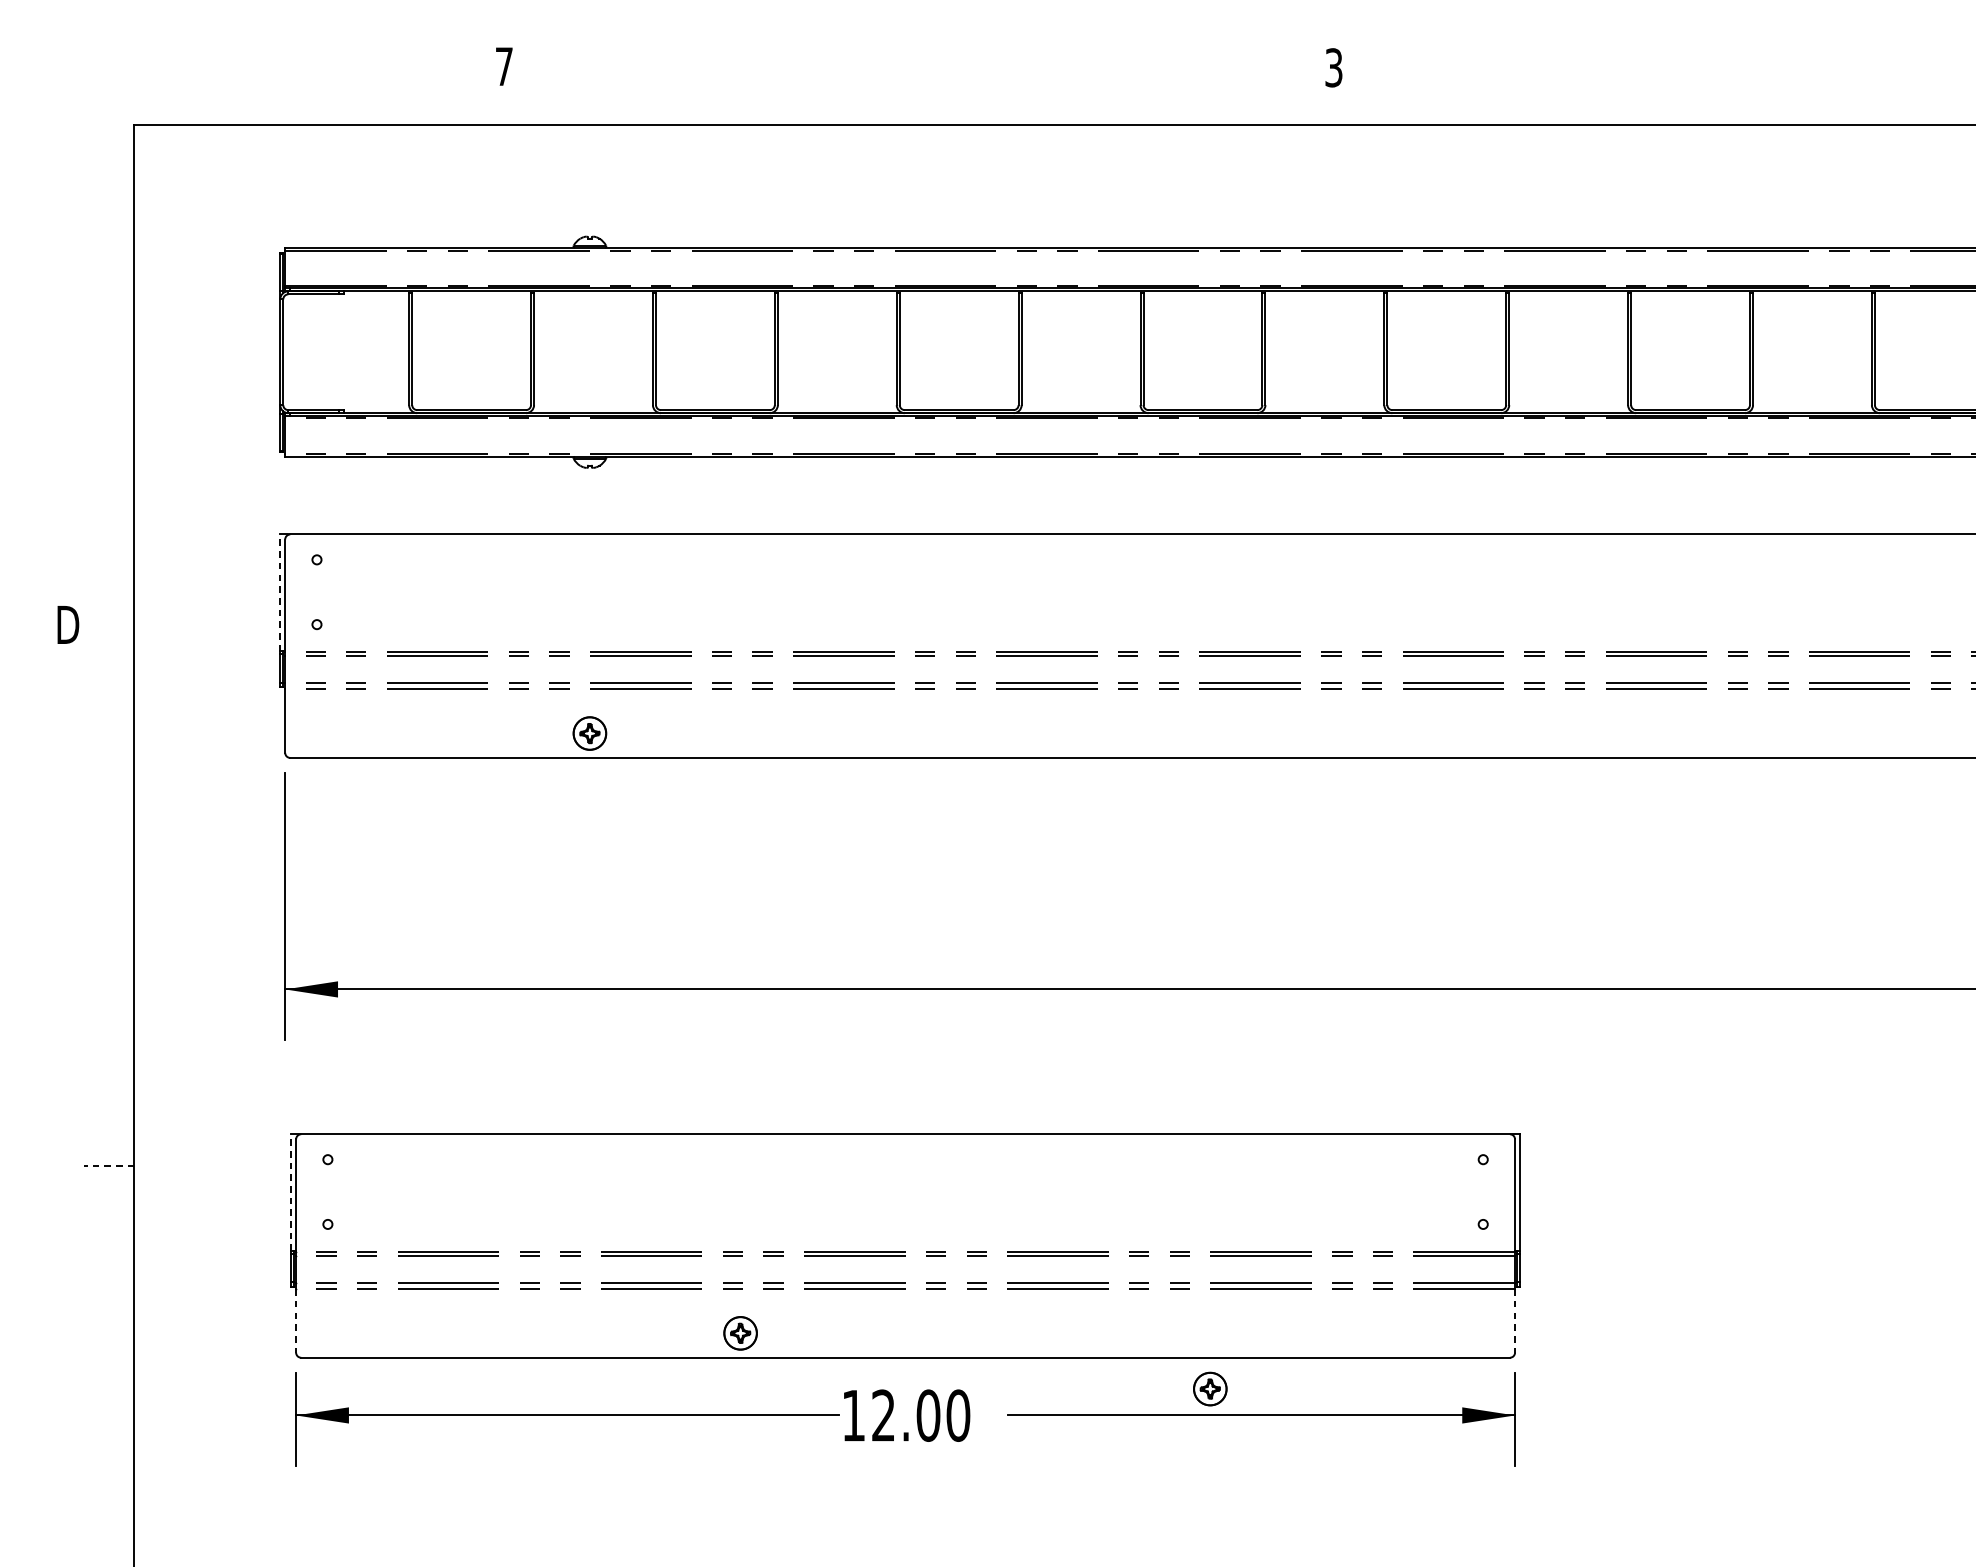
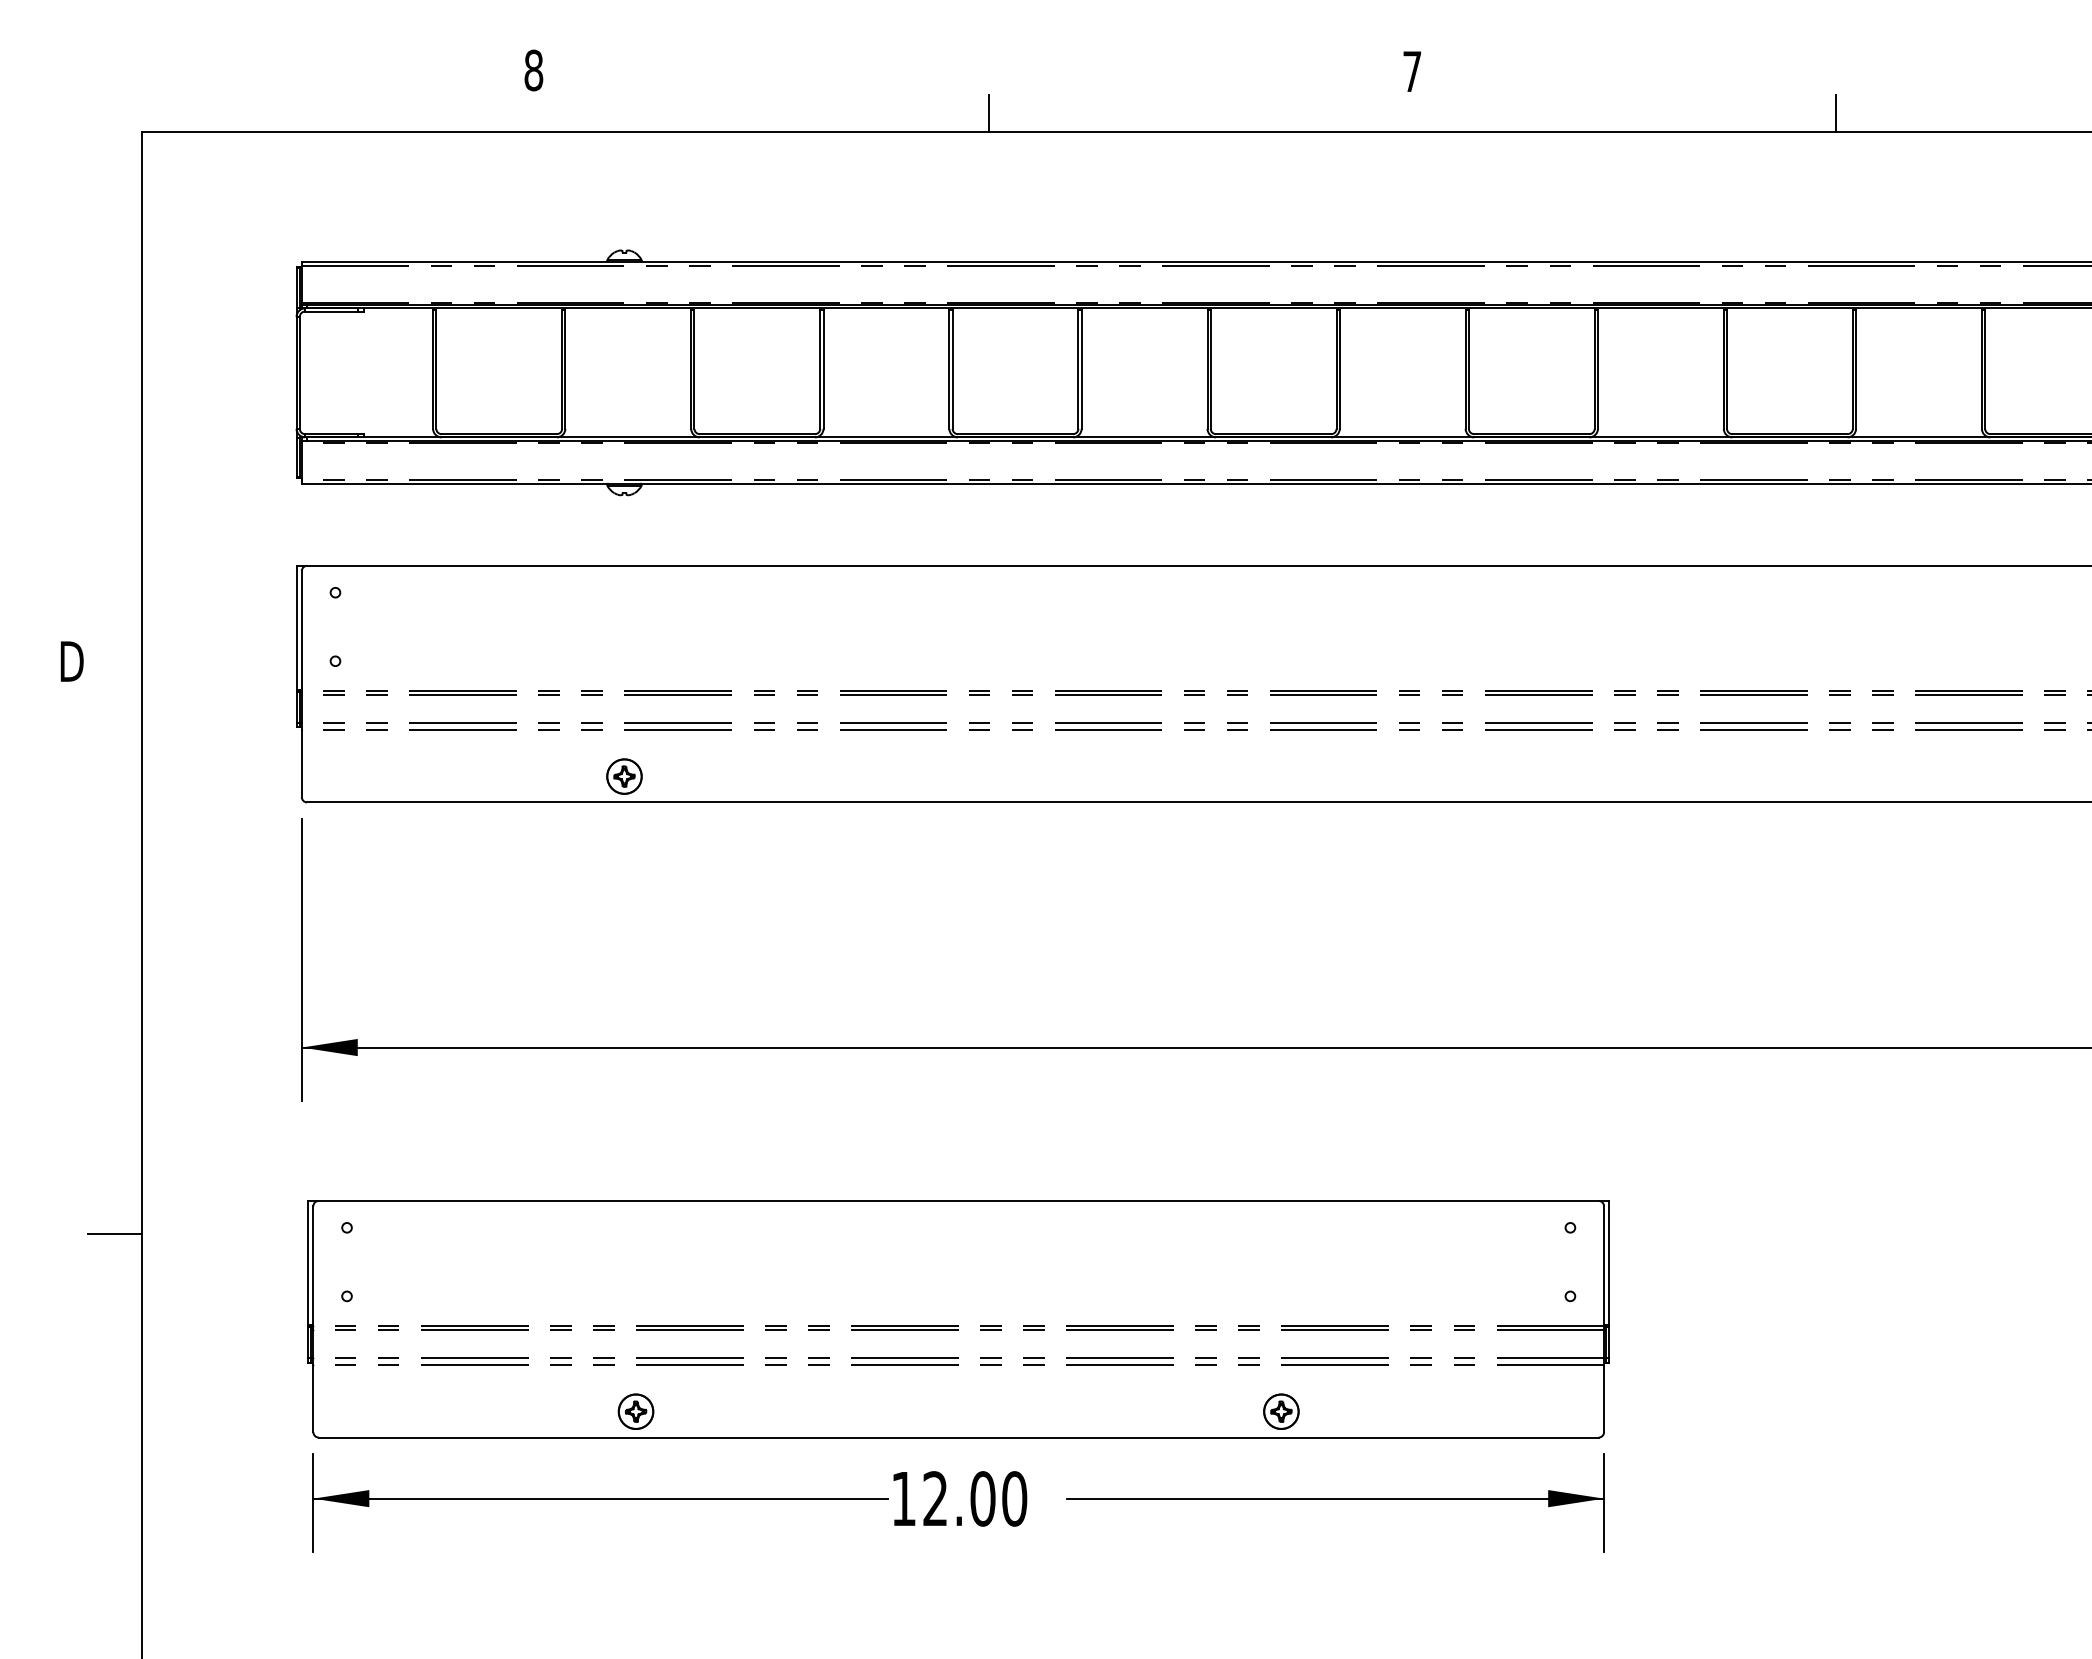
text: (503, 66) -> (533, 70), 7 -> 8
text: (1334, 67) -> (1412, 71), 3 -> 7
line: (934, 107) -> (989, 113), added
line: (1734, 107) -> (1836, 113), added
line: (280, 592) -> (296, 627), dashed -> solid
line: (109, 1165) -> (115, 1234), dashed -> solid
line: (291, 1192) -> (308, 1262), dashed -> solid
line: (296, 1320) -> (313, 1398), dashed -> solid
line: (1515, 1320) -> (1604, 1398), dashed -> solid
part: (740, 1333) -> (635, 1411), moved
part: (1210, 1388) -> (1281, 1411), moved

